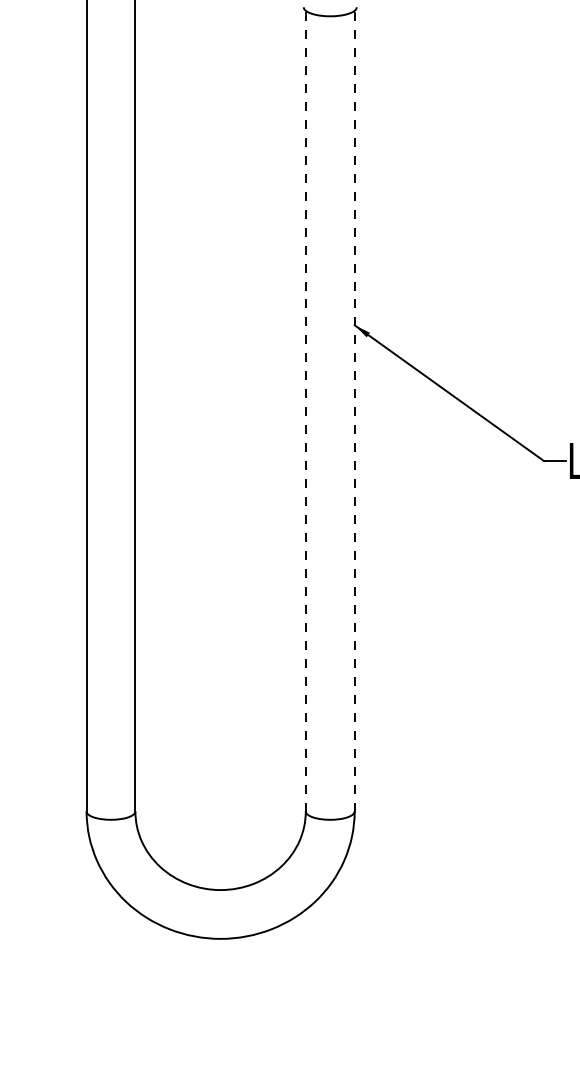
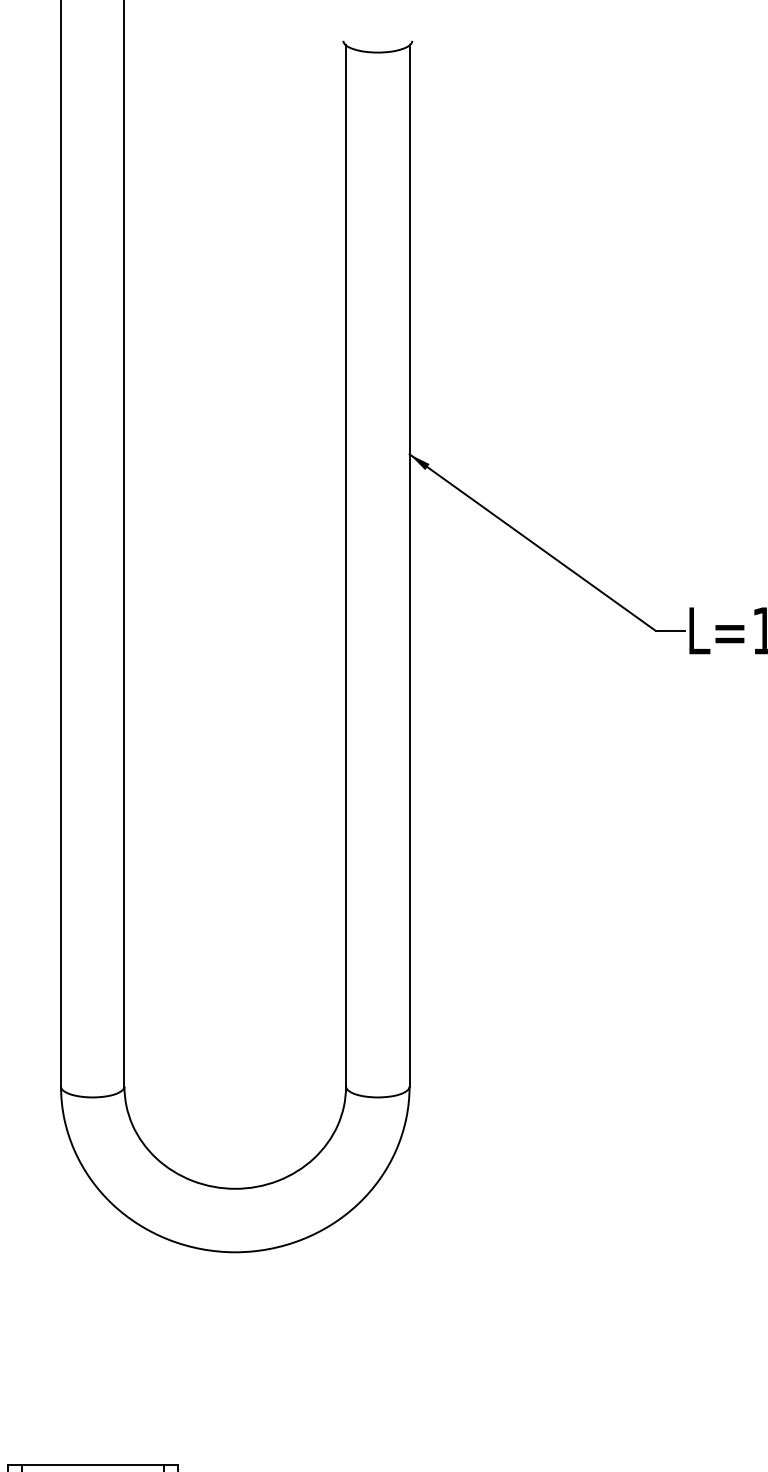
line: (306, 410) -> (346, 565), dashed -> solid
line: (354, 410) -> (409, 565), dashed -> solid

